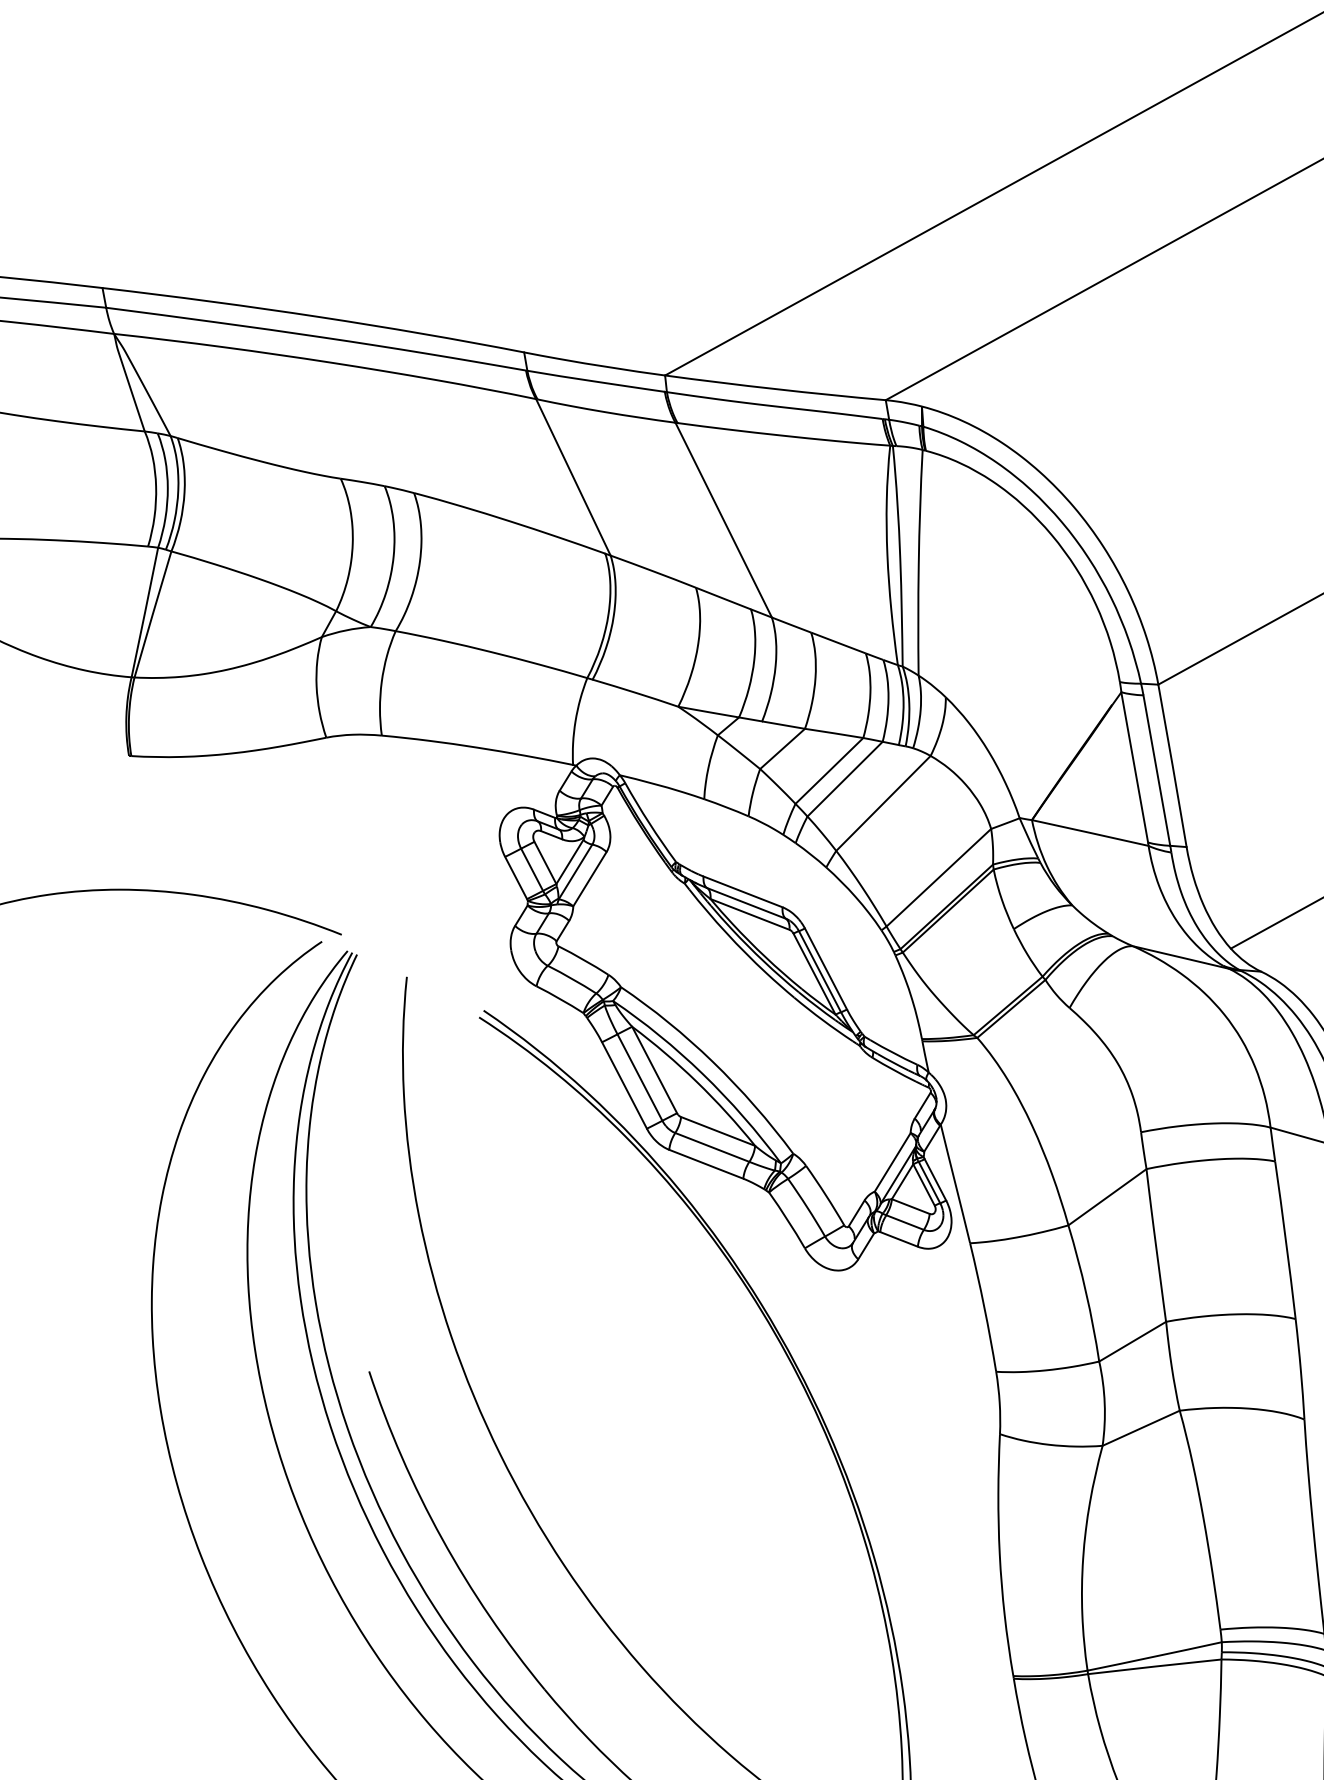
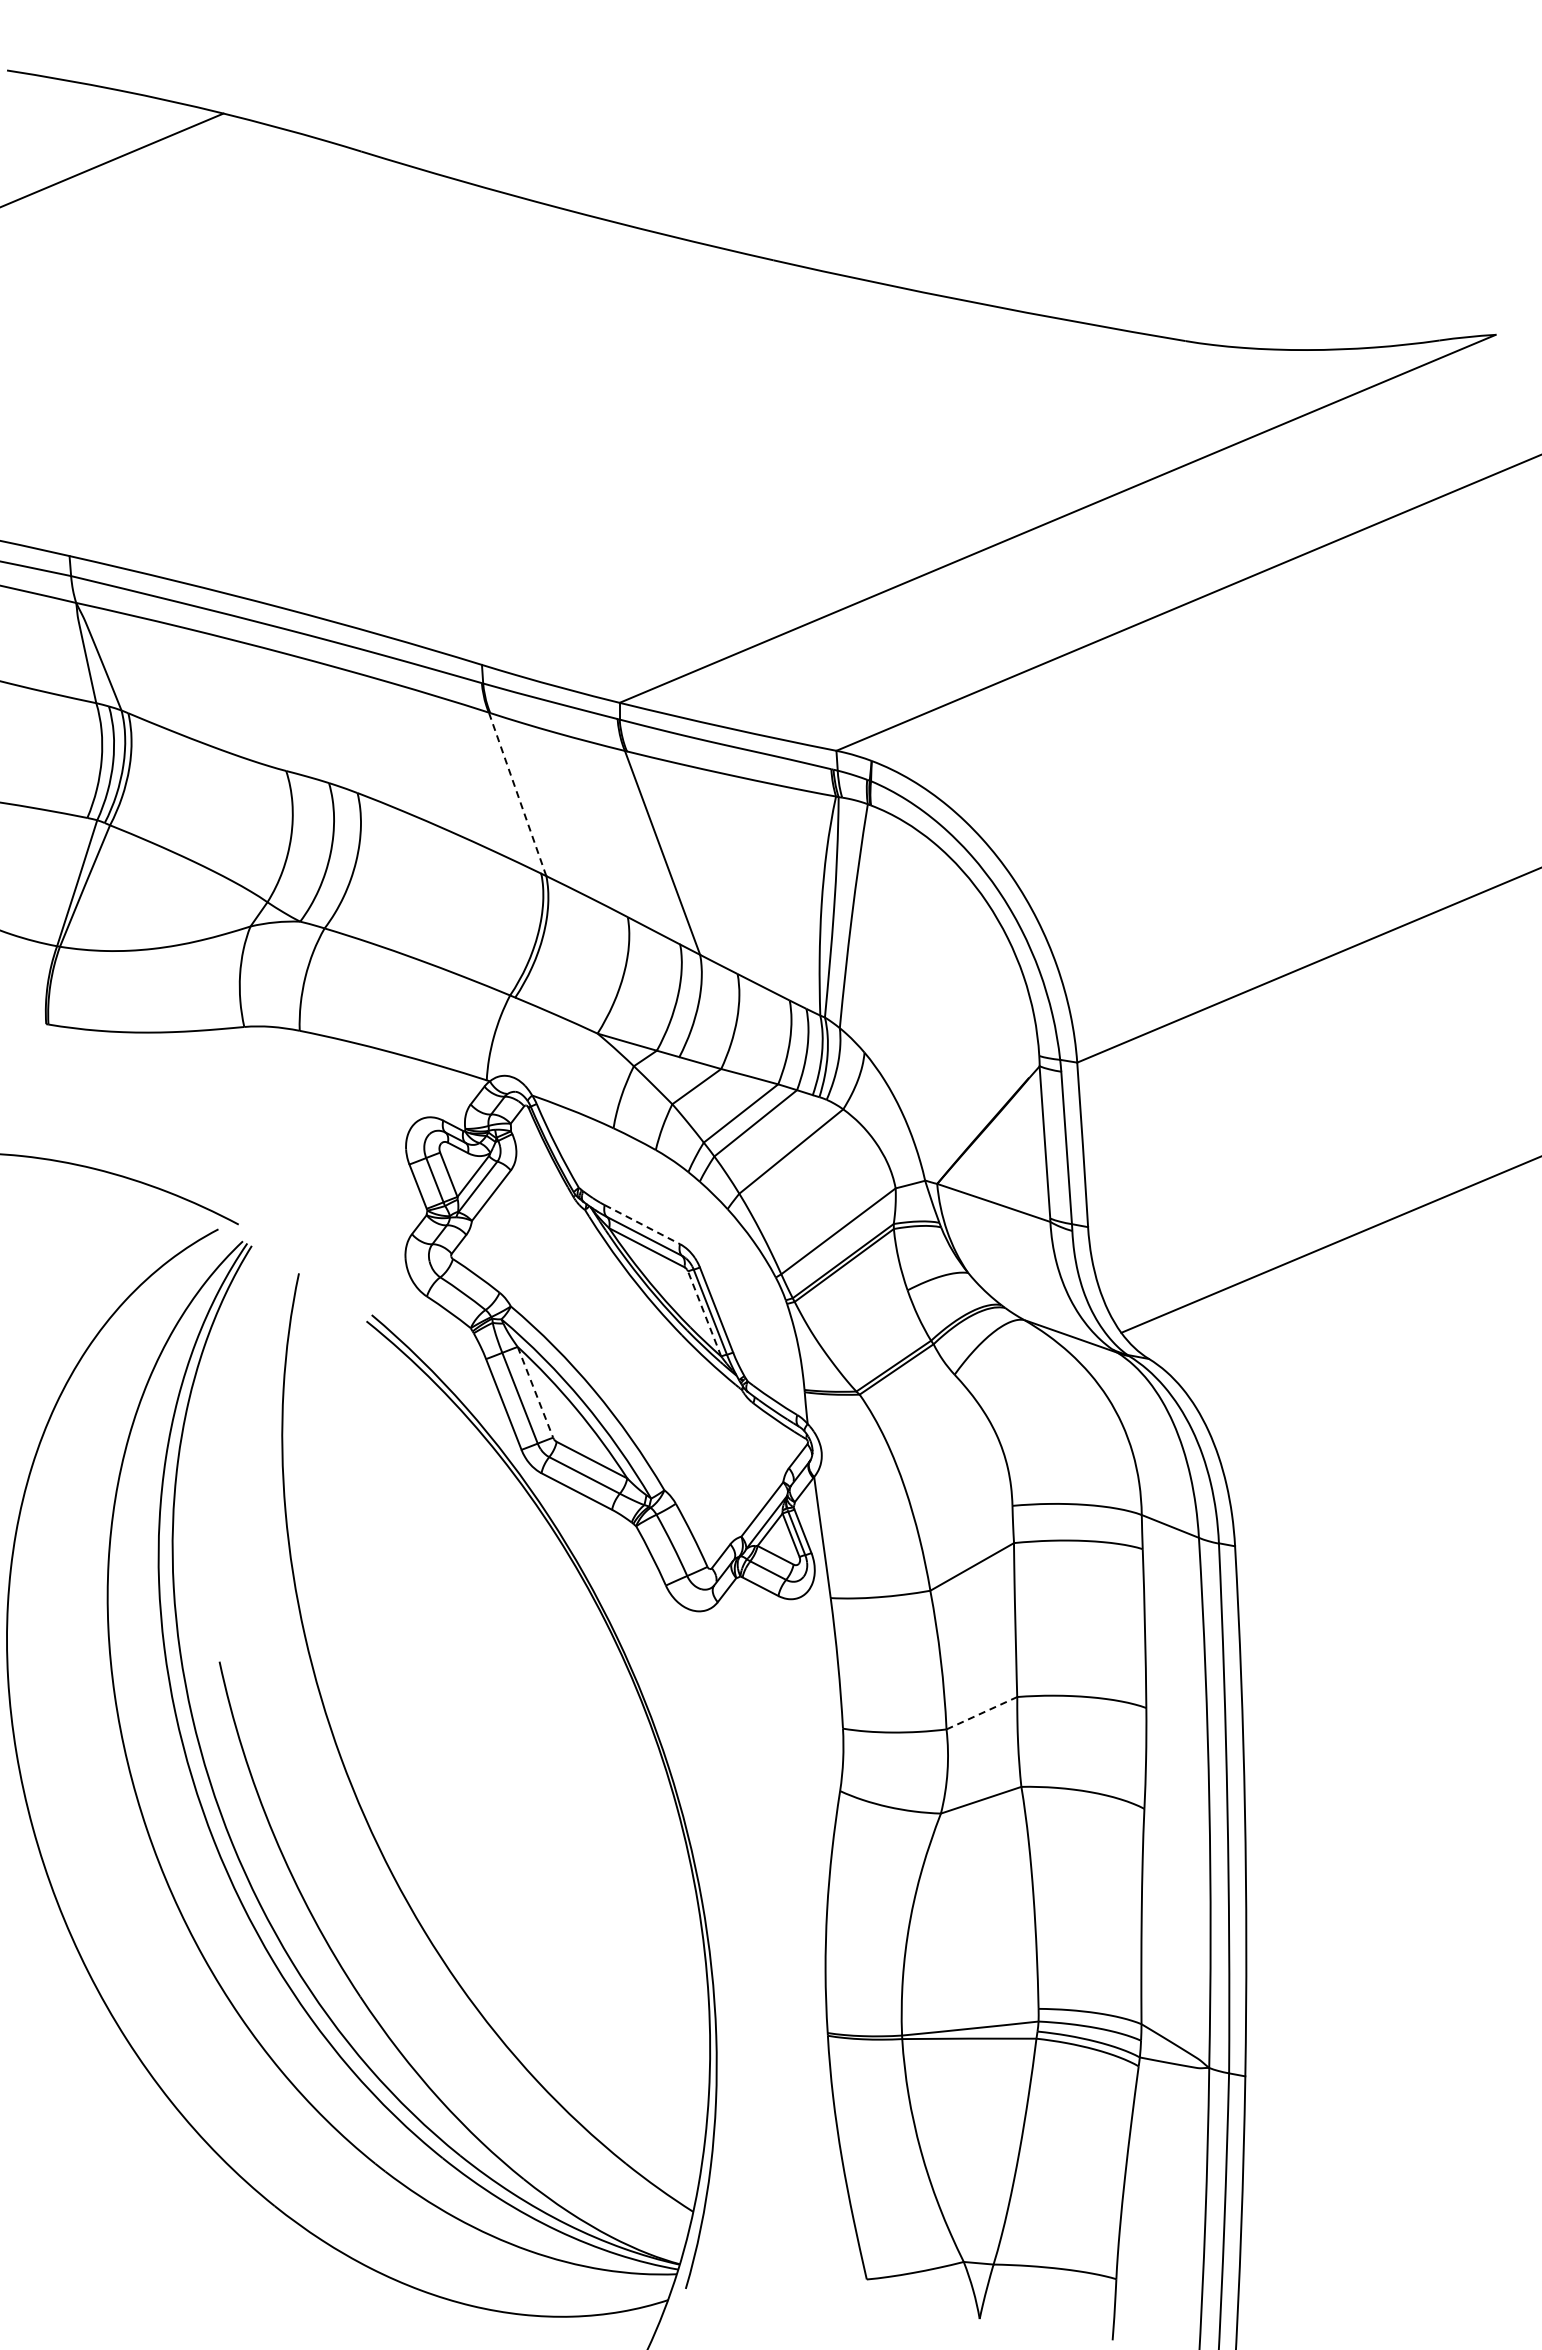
line: (573, 477) -> (517, 794), solid -> dashed
line: (743, 891) -> (642, 1224), solid -> dashed
line: (814, 973) -> (704, 1313), solid -> dashed
line: (654, 1070) -> (535, 1392), solid -> dashed
line: (1132, 1341) -> (981, 1713), solid -> dashed

